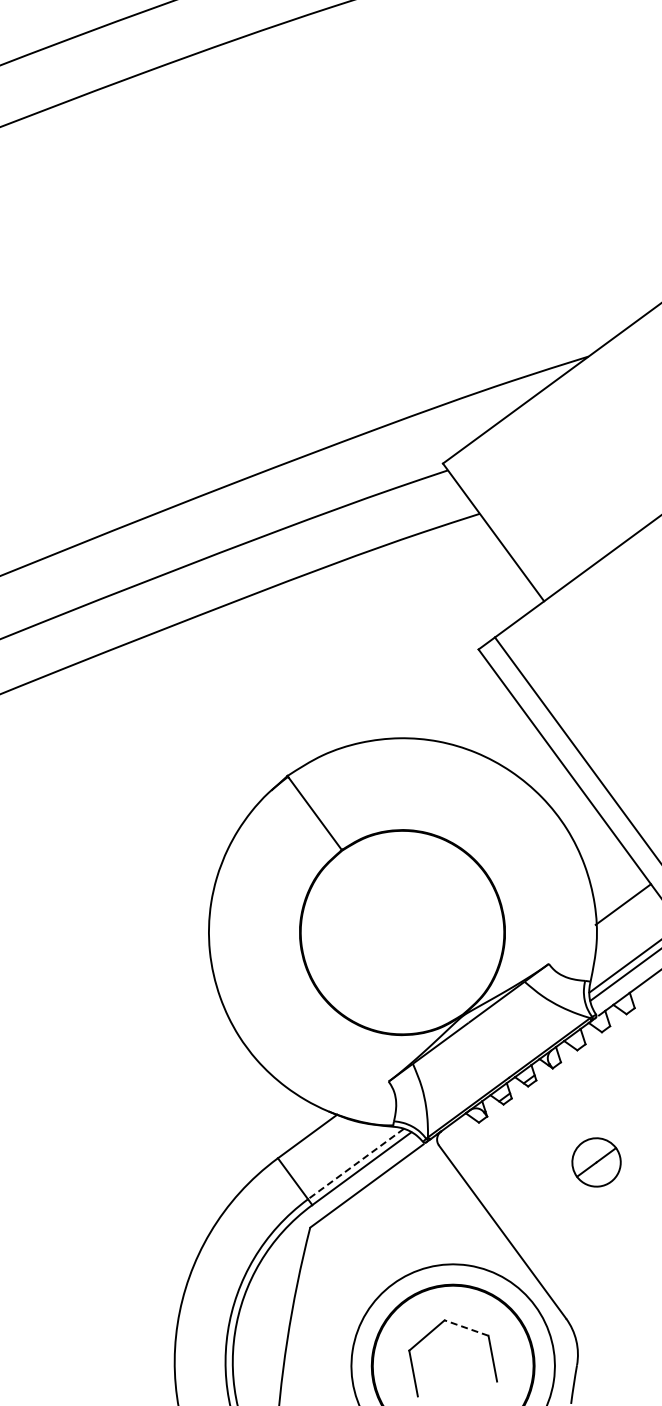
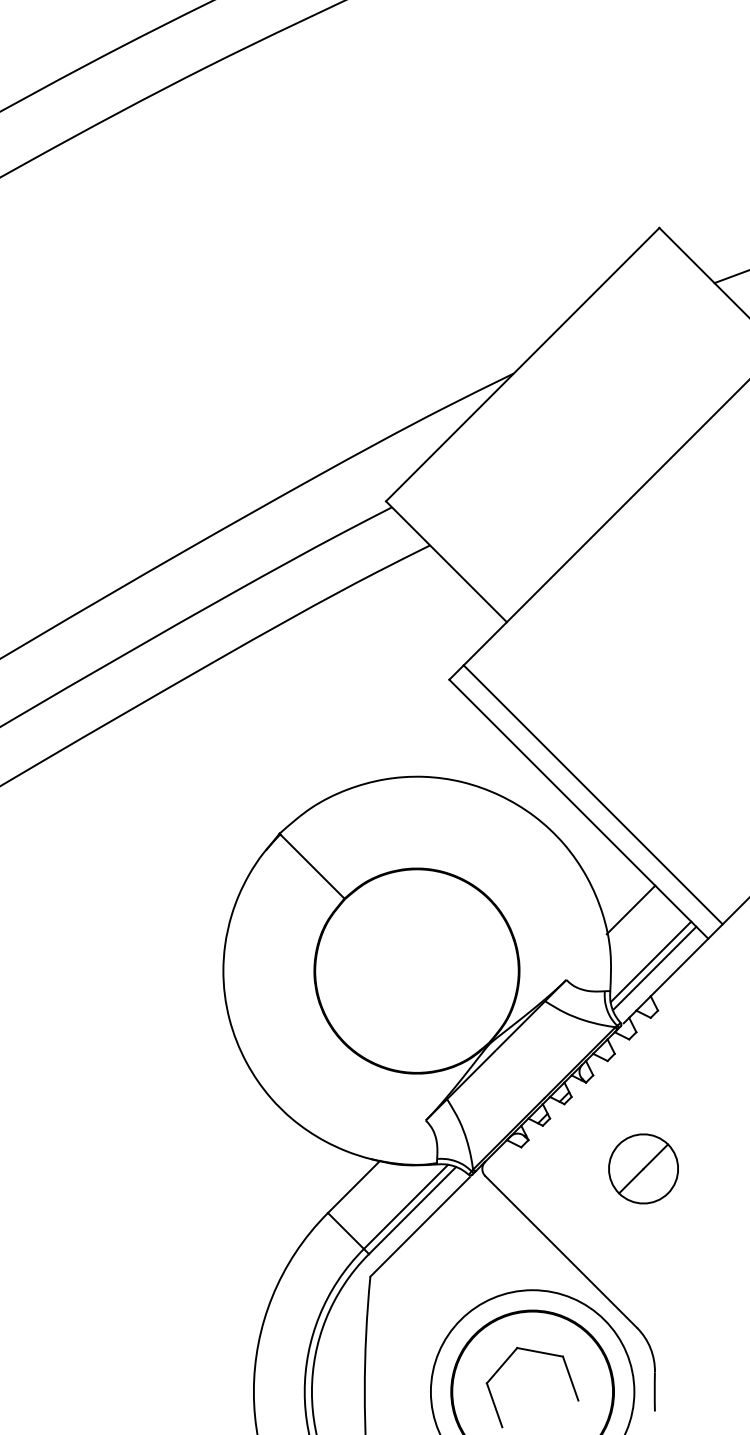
part: (596, 1161) -> (643, 1168), size x1.43
line: (355, 1164) -> (405, 1207), dashed -> solid
line: (465, 1328) -> (539, 1352), dashed -> solid

